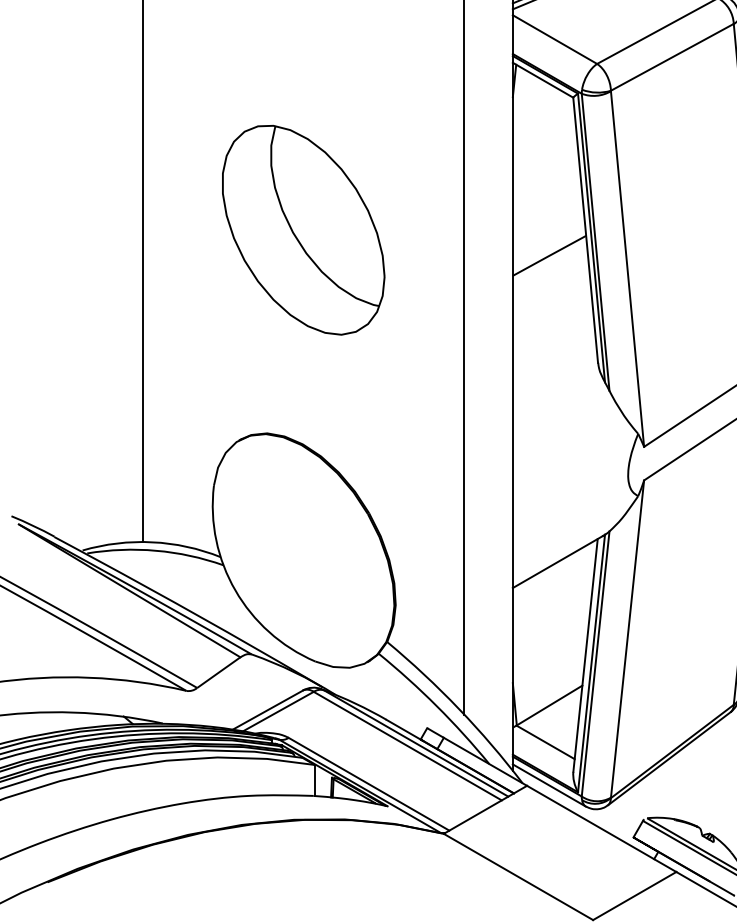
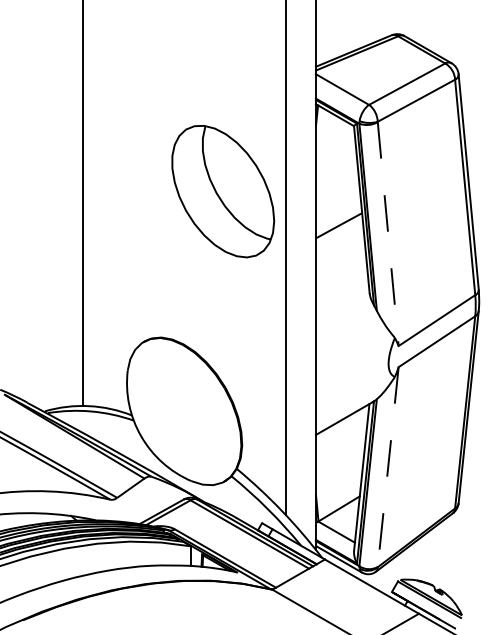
part: (304, 230) -> (223, 191), moved
line: (627, 269) -> (388, 234), solid -> dashed
line: (627, 639) -> (388, 467), solid -> dashed

